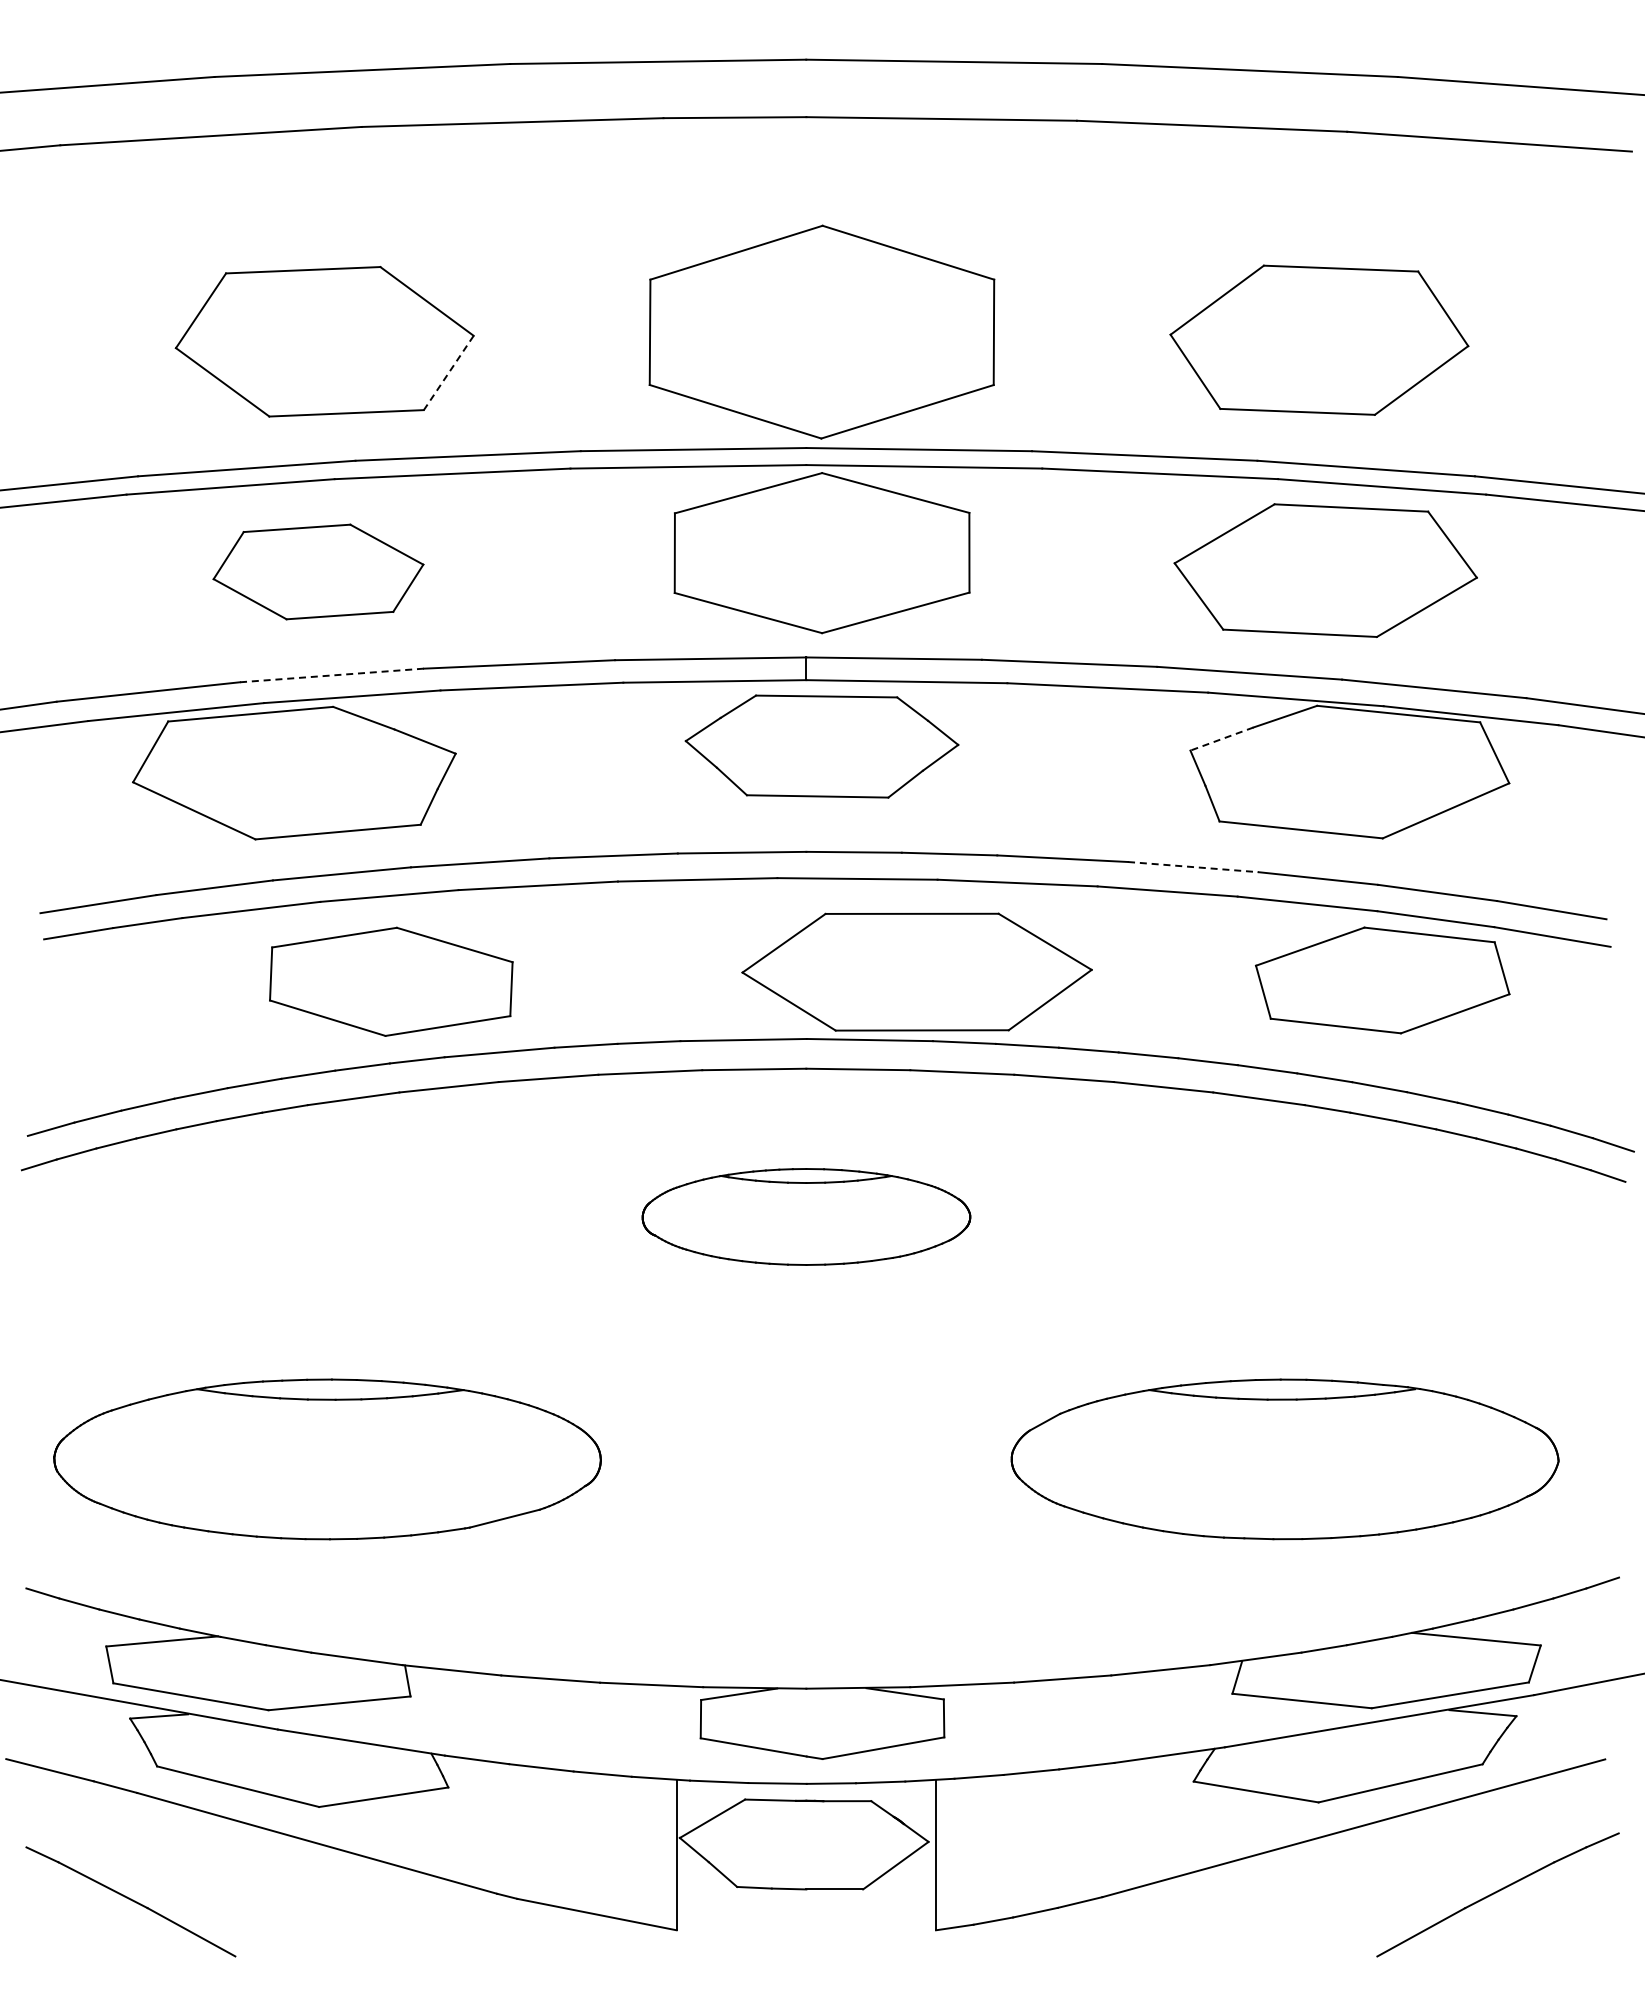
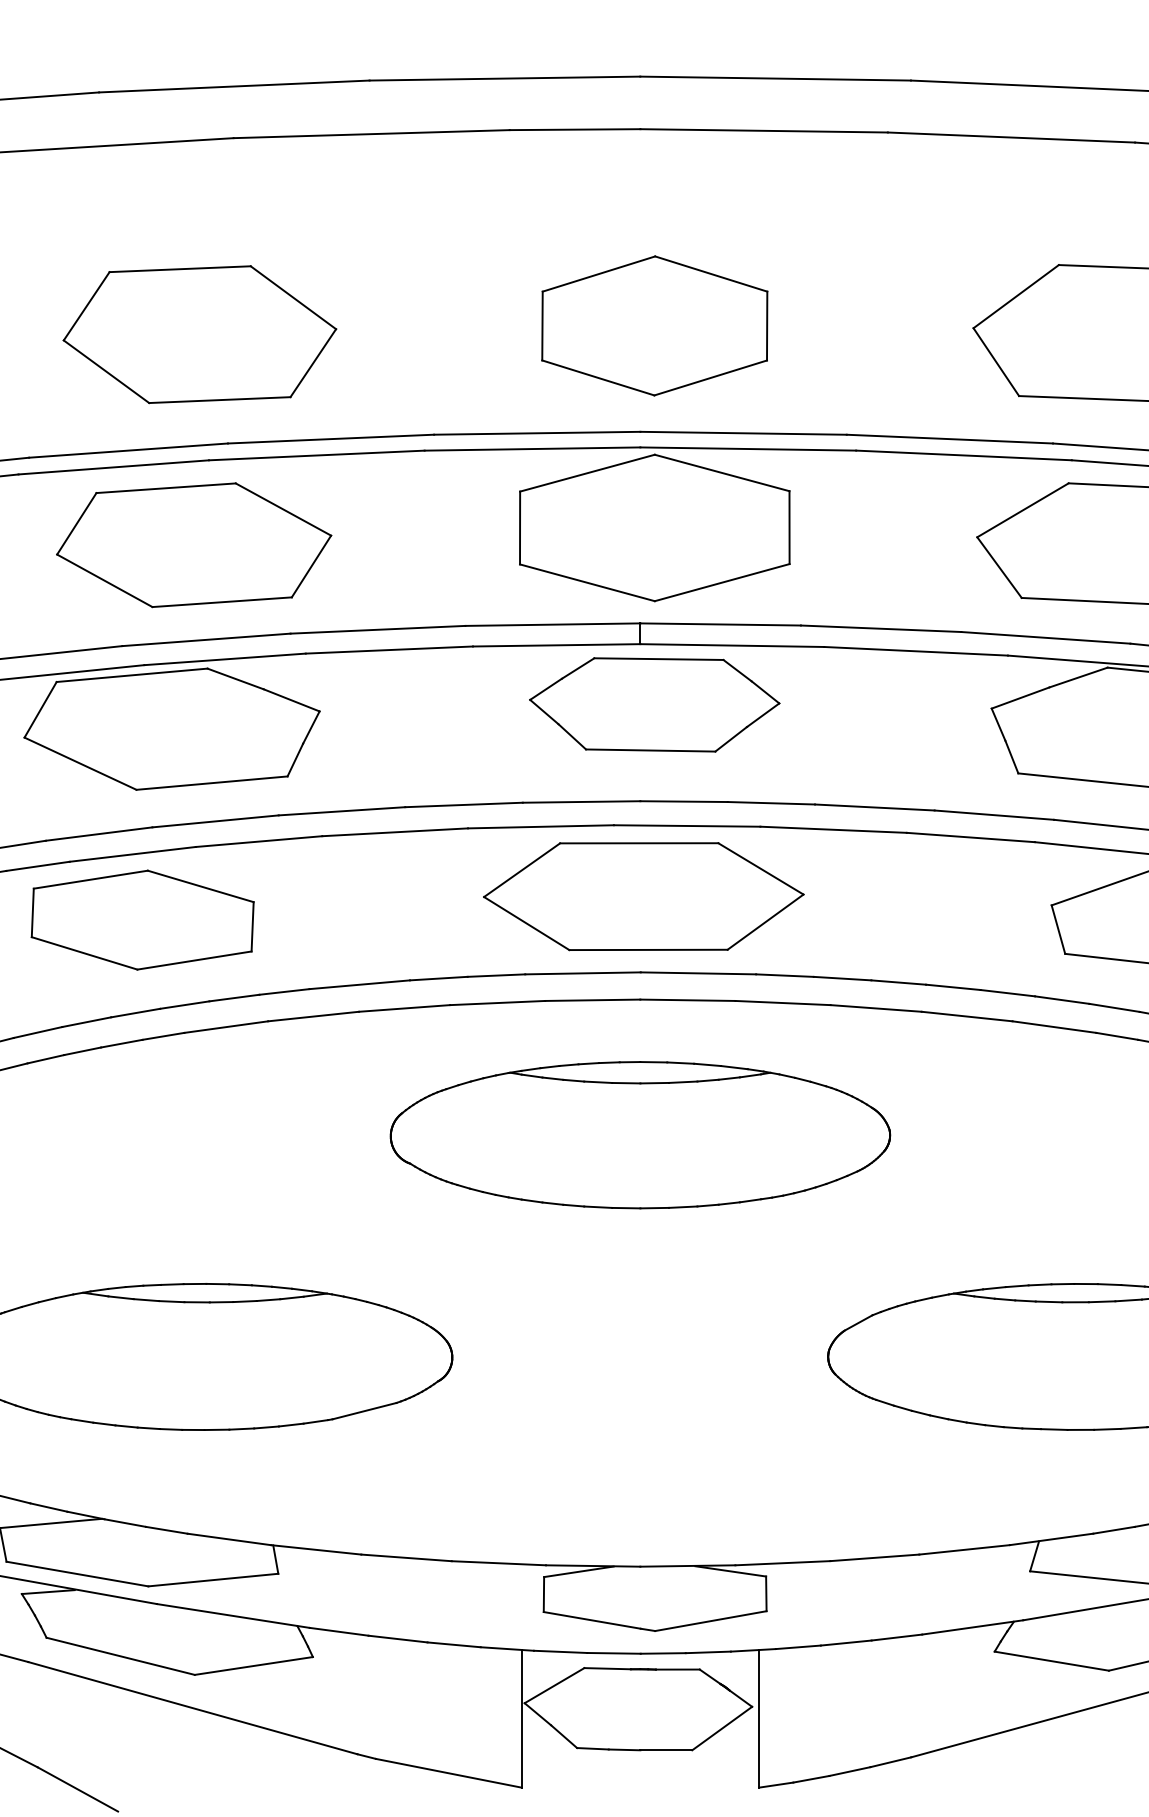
part: (822, 332) -> (655, 326), size x0.71
line: (448, 372) -> (313, 362), dashed -> solid
part: (318, 571) -> (194, 544), size x1.43
line: (332, 675) -> (206, 639), dashed -> solid
line: (1222, 739) -> (1021, 698), dashed -> solid
line: (1193, 867) -> (994, 815), dashed -> solid
part: (916, 971) -> (643, 896), moved
part: (391, 981) -> (142, 919), moved
part: (806, 1216) -> (640, 1134), size x1.67

